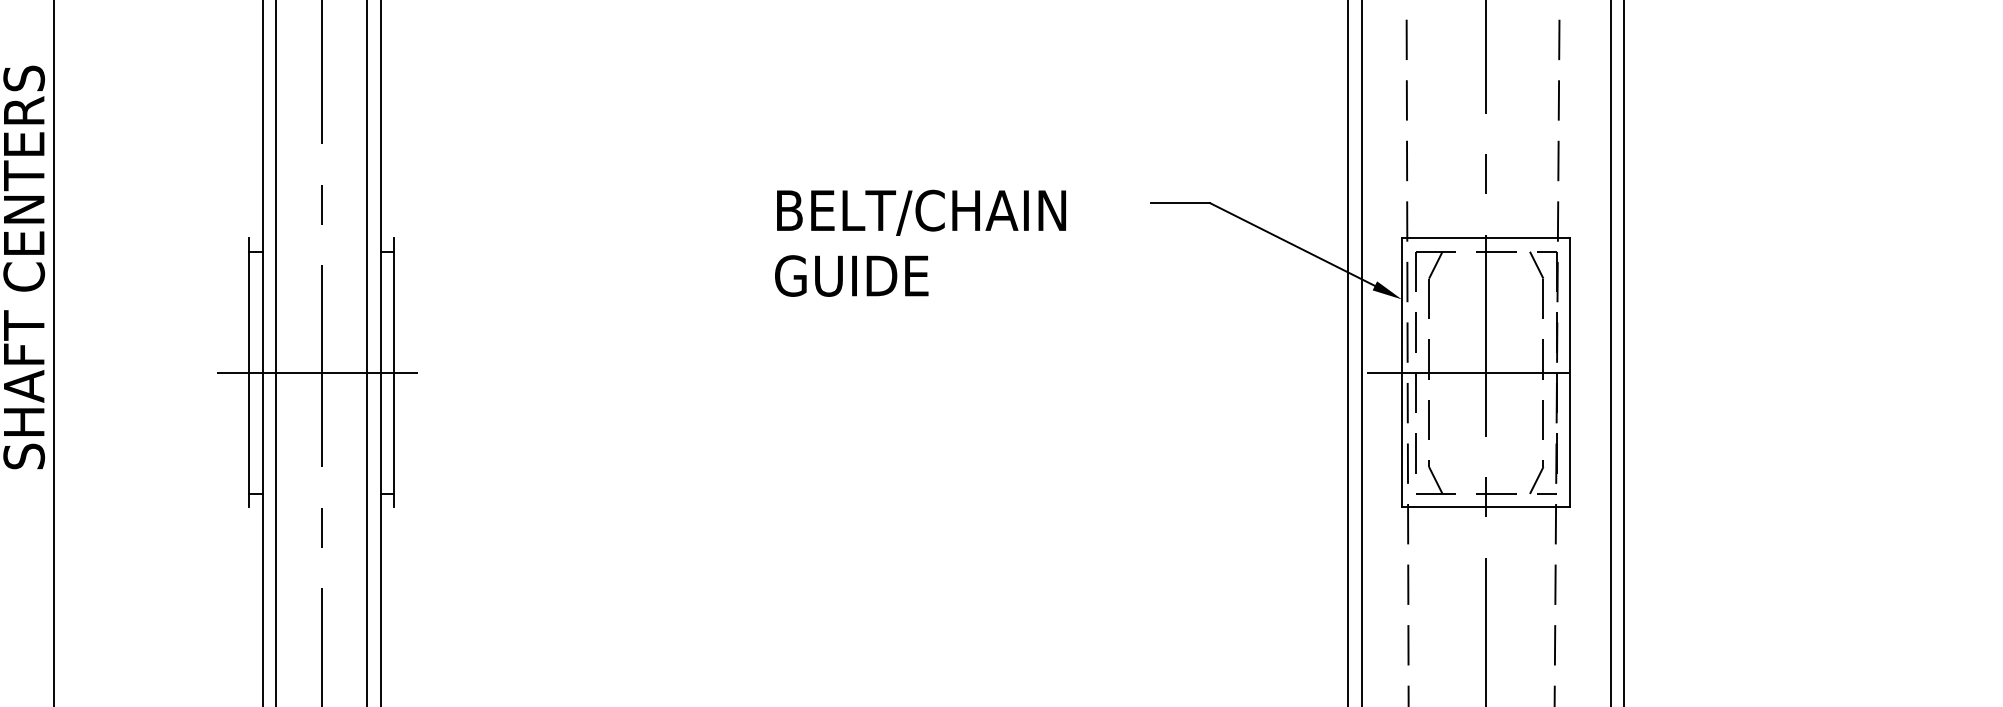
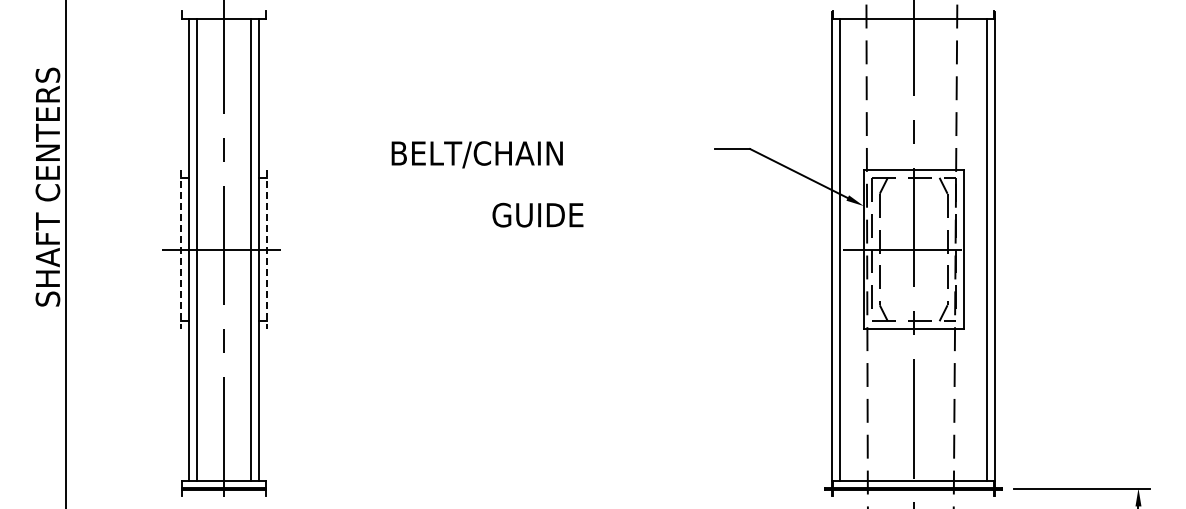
text: (920, 212) -> (476, 154), moved
text: (850, 274) -> (537, 214), moved
line: (249, 372) -> (181, 249), solid -> dashed
line: (393, 372) -> (266, 249), solid -> dashed

